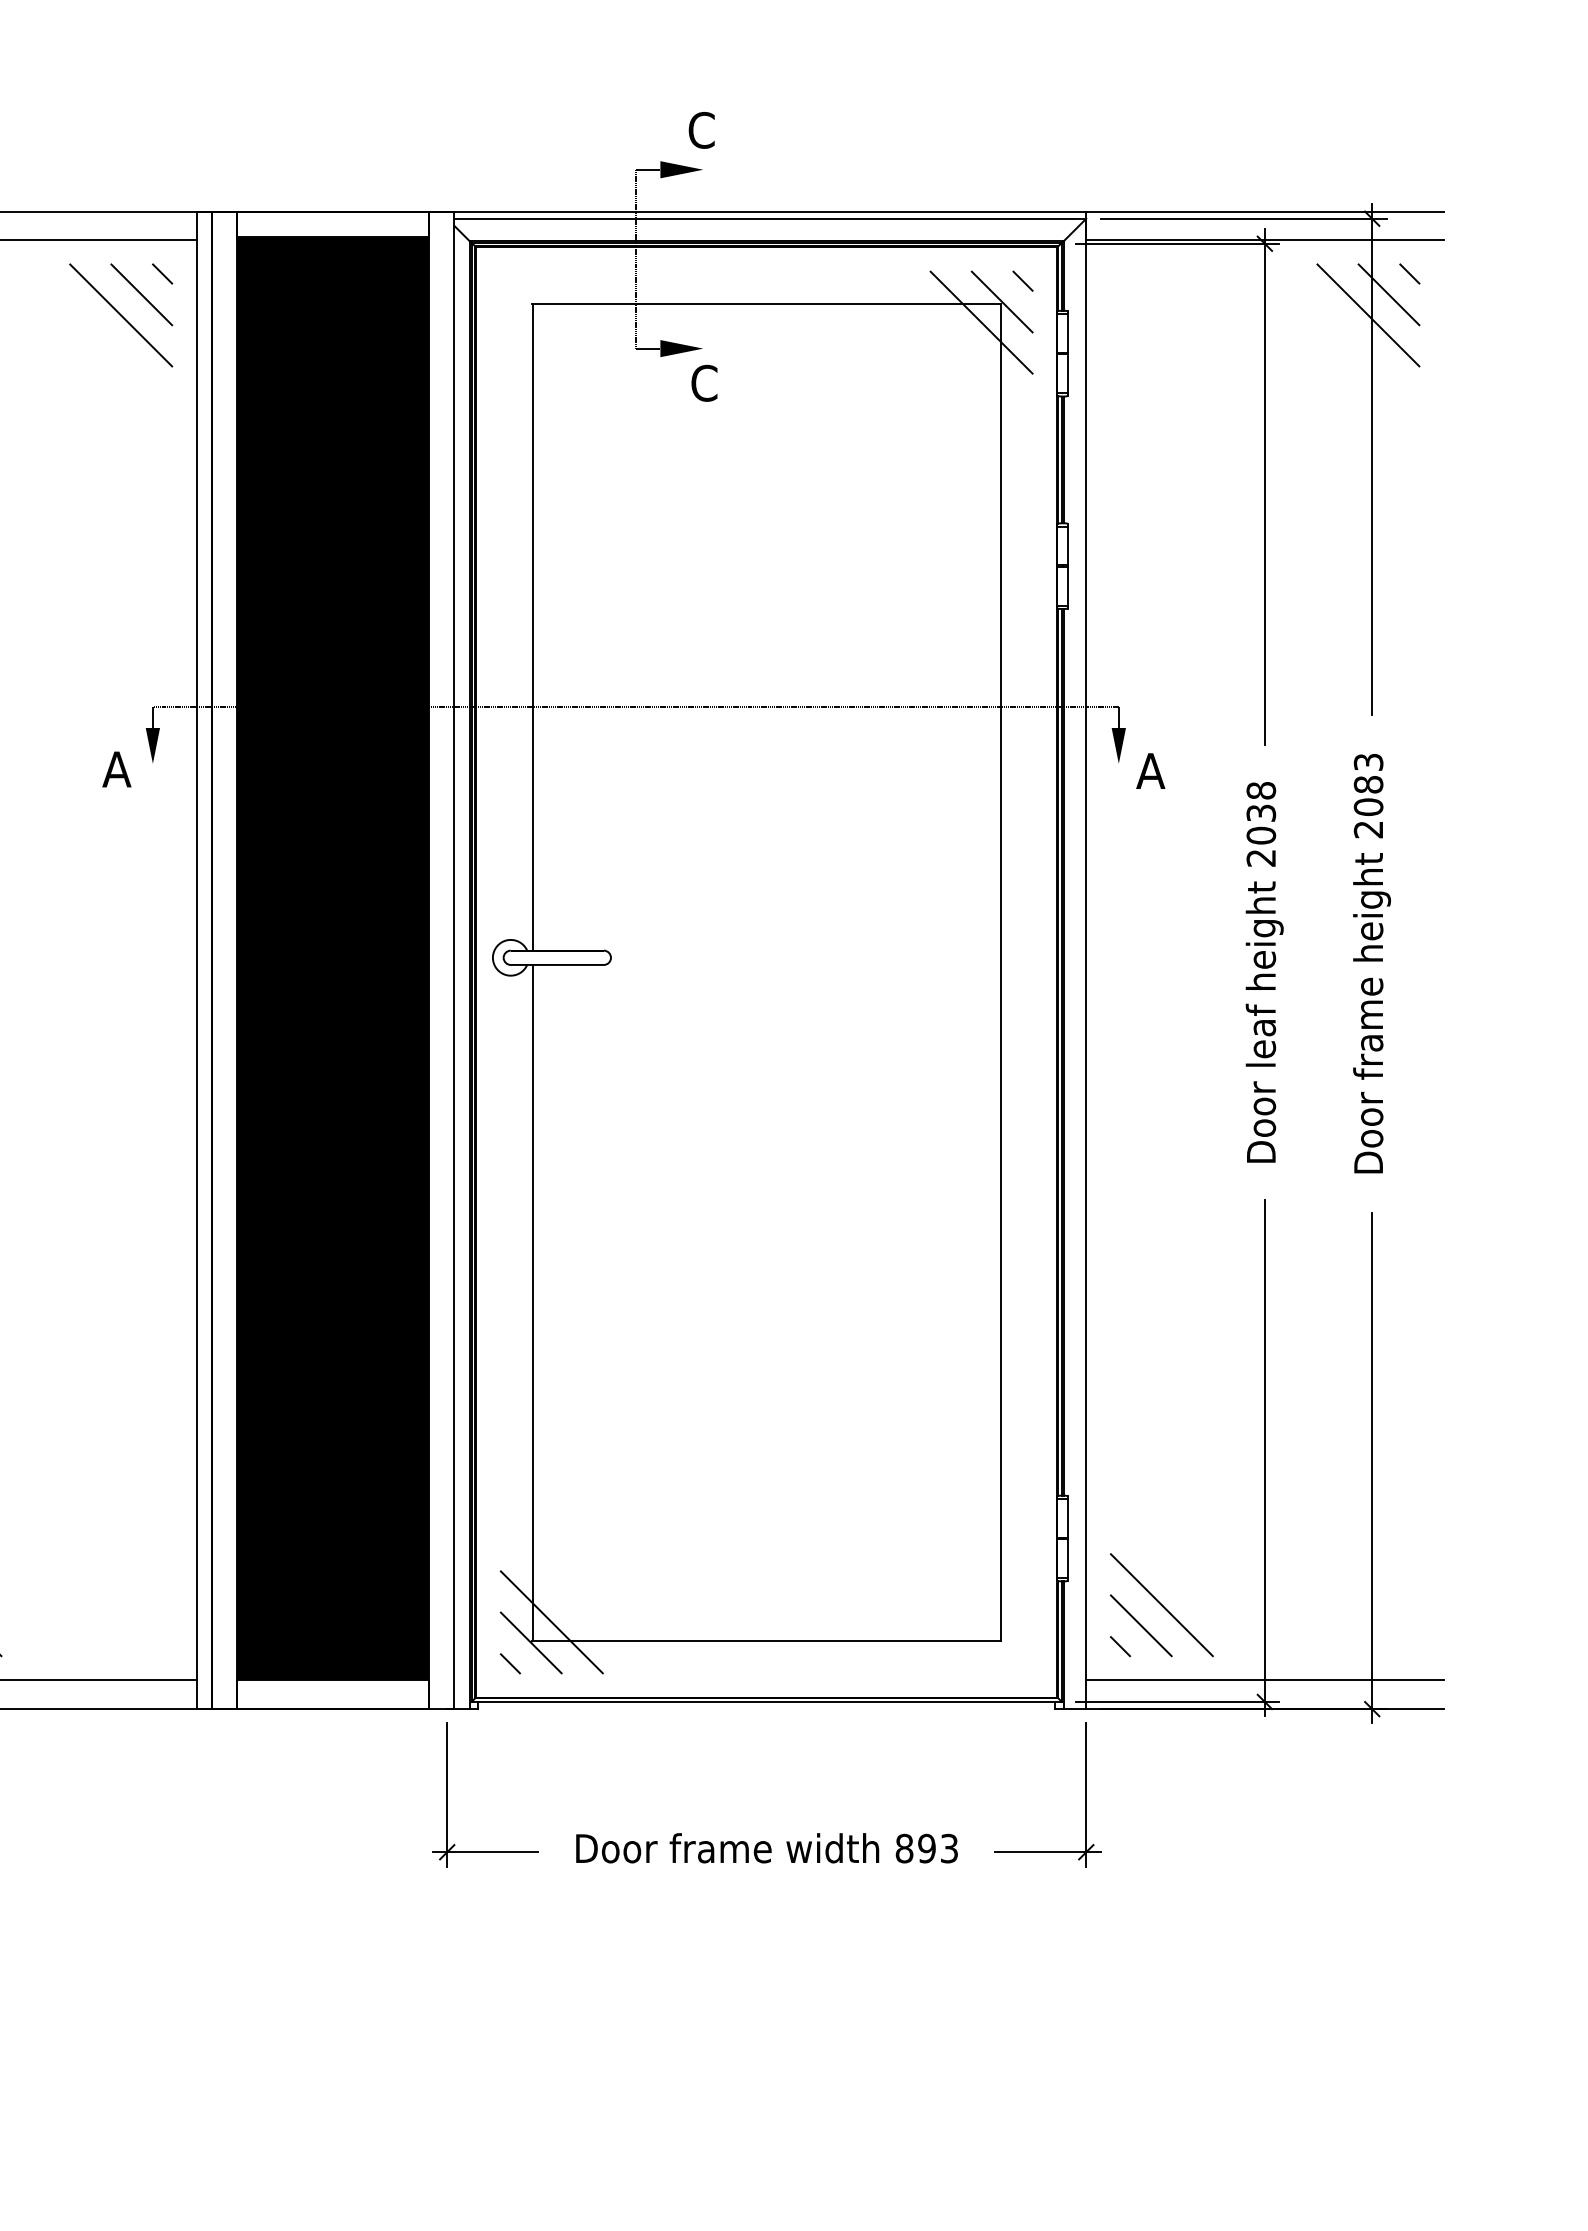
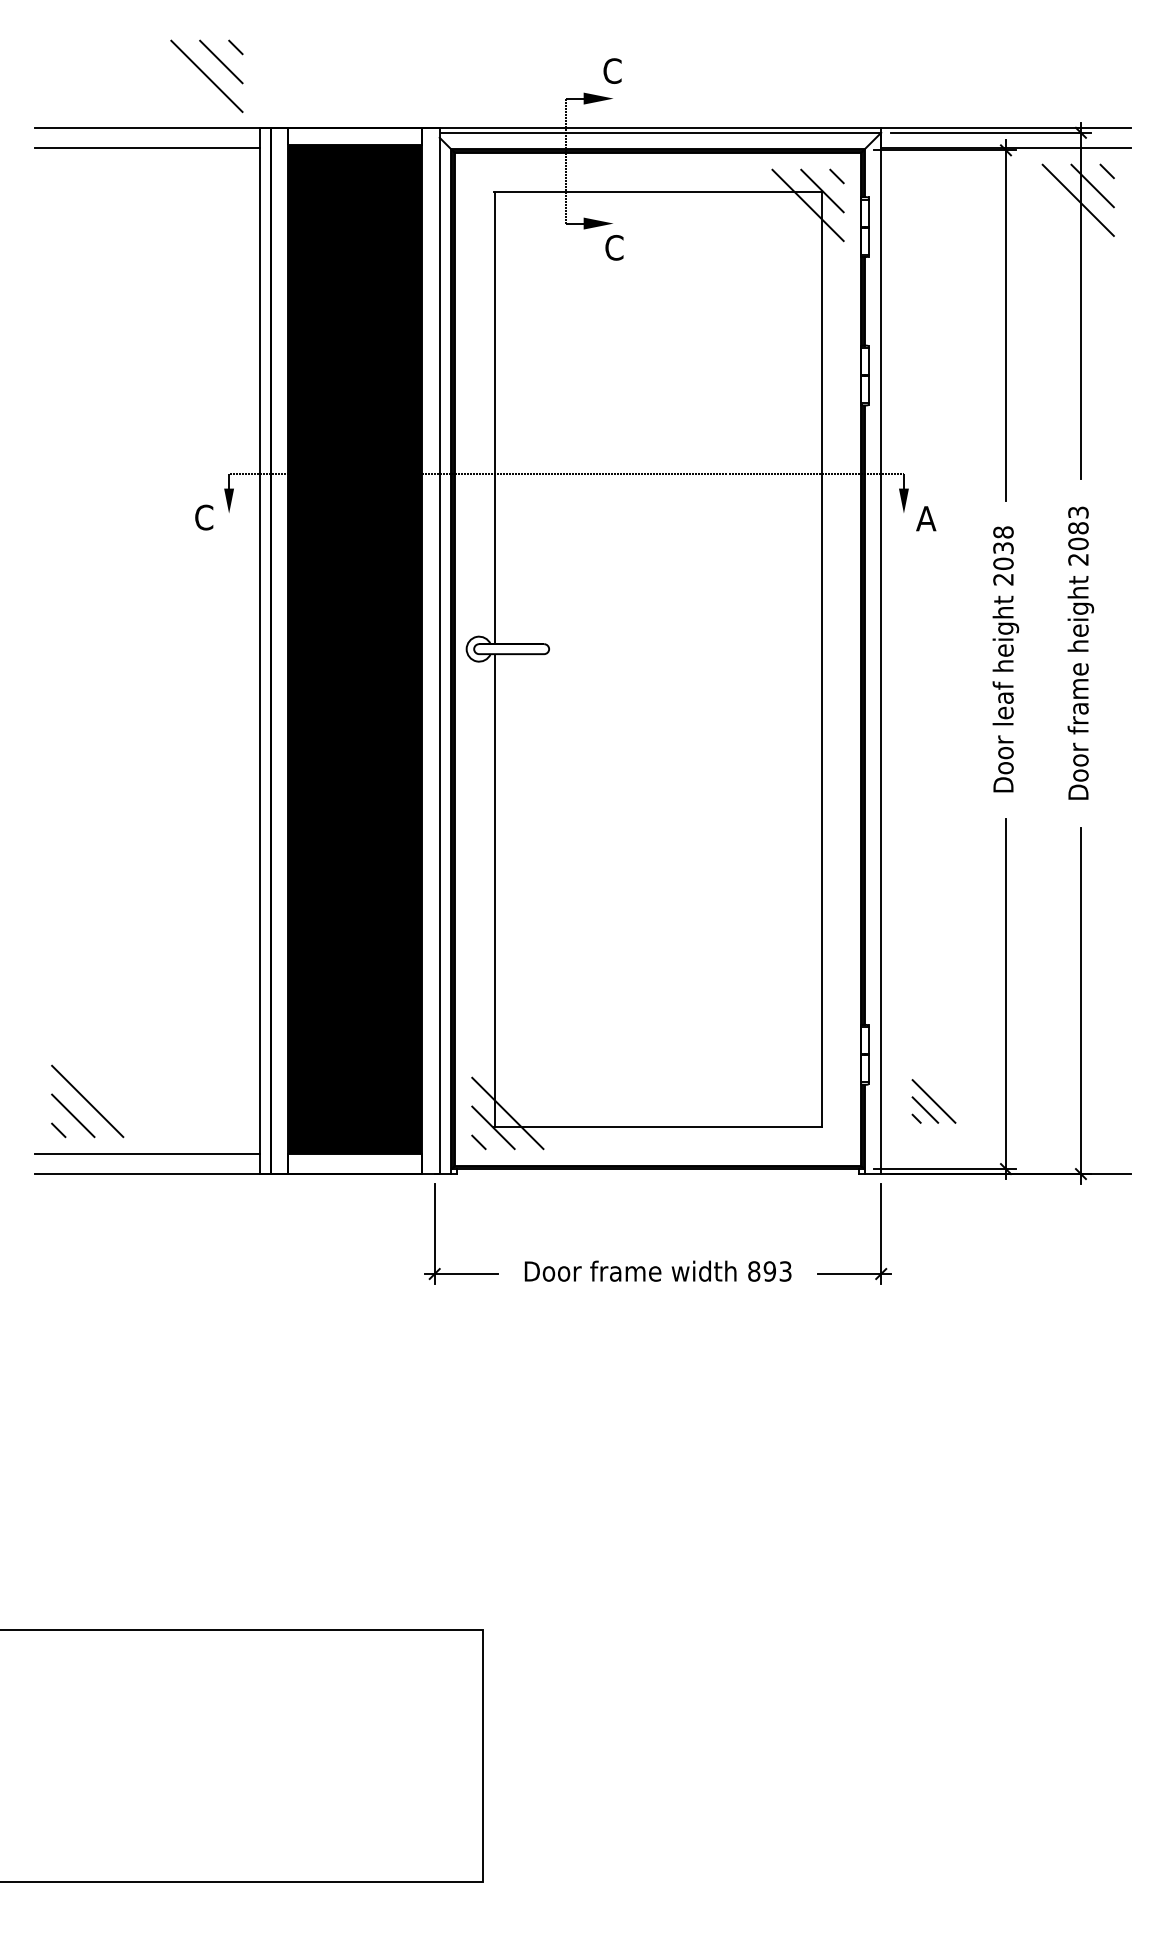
part: (120, 314) -> (206, 75), moved
text: (116, 769) -> (203, 517), A -> C
part: (1161, 1605) -> (933, 1101), size x0.6
line: (1265, 1681) -> (1006, 1154), removed

